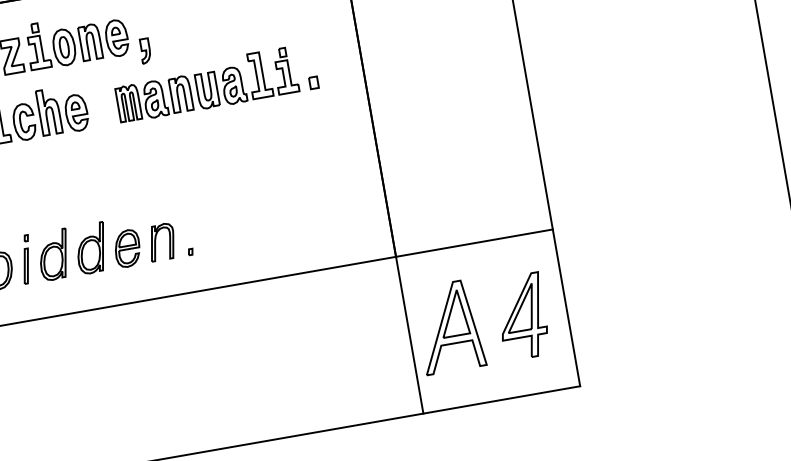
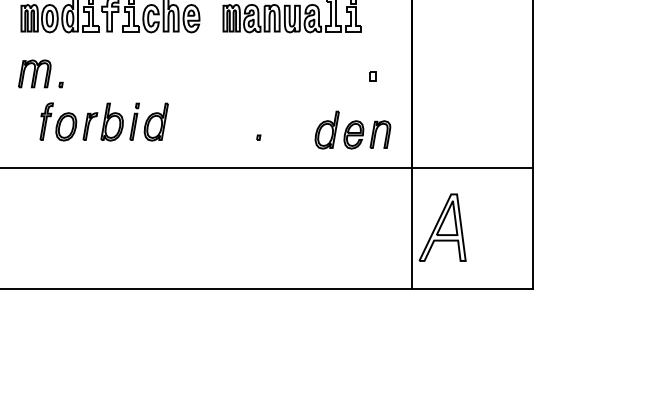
part: (313, 83) -> (372, 76), moved
part: (124, 241) -> (352, 129), moved
part: (522, 316) -> (498, 229), removed

